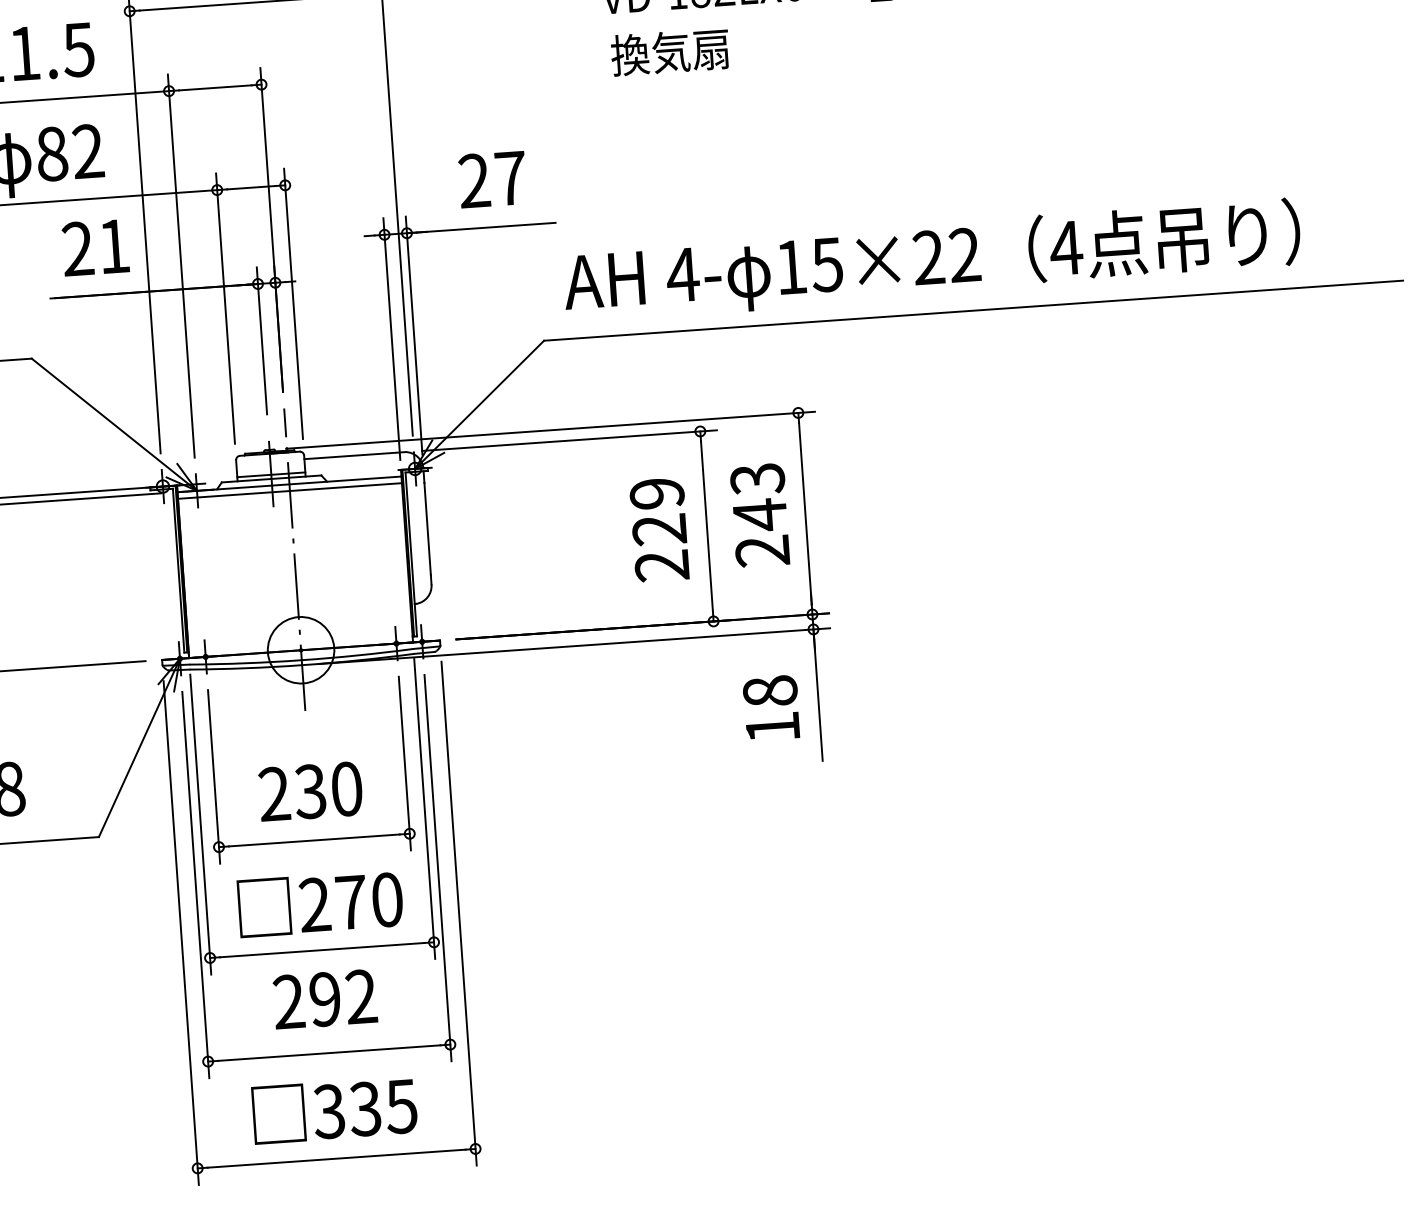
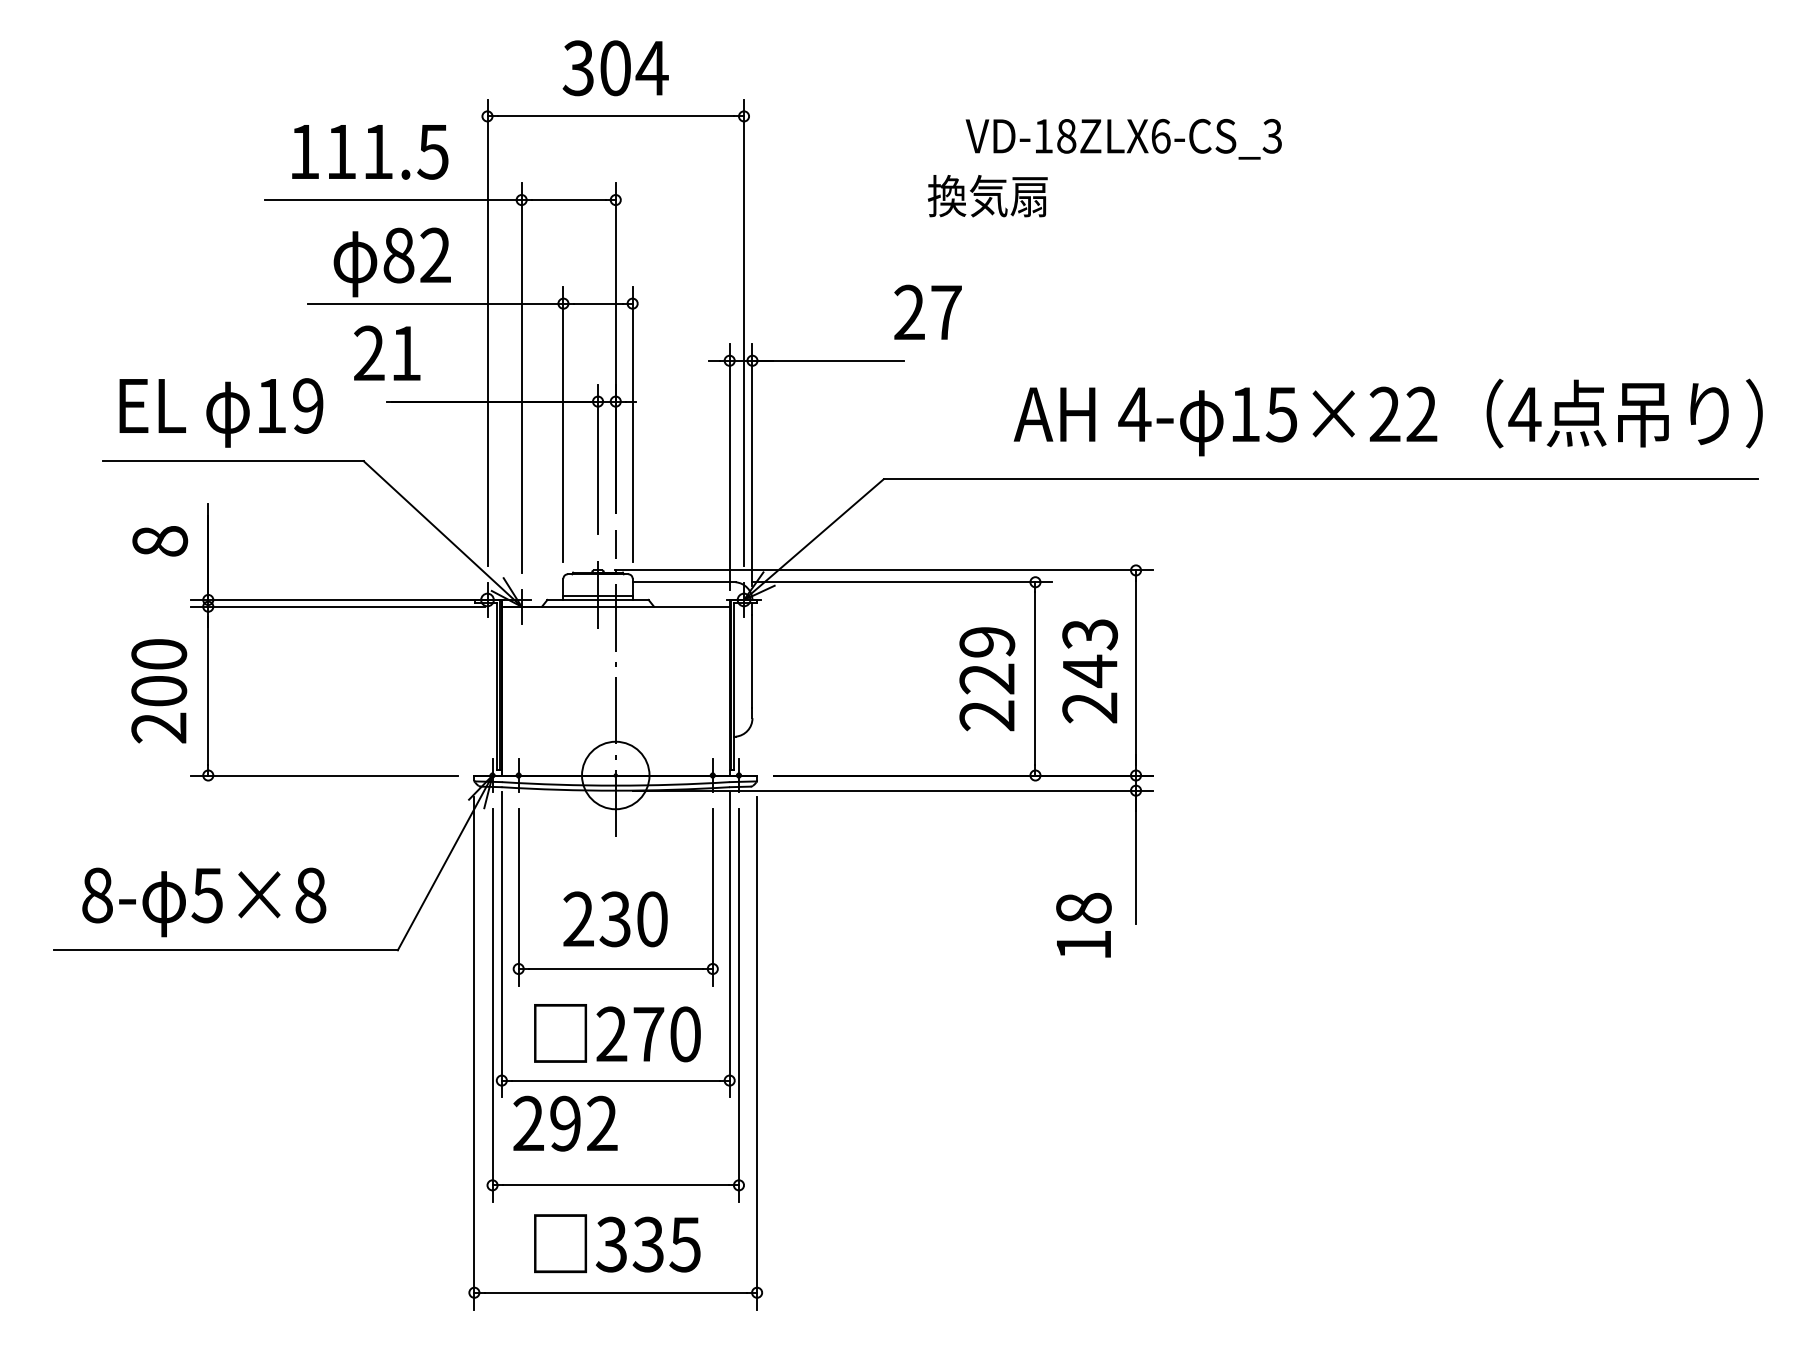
text: (669, 52) -> (987, 196), moved
text: (492, 178) -> (927, 311), moved
text: (95, 246) -> (387, 352), moved
text: (931, 260) -> (1387, 417), moved
line: (289, 491) -> (615, 613), removed
text: (771, 708) -> (1083, 925), moved
text: (325, 999) -> (565, 1123), moved

